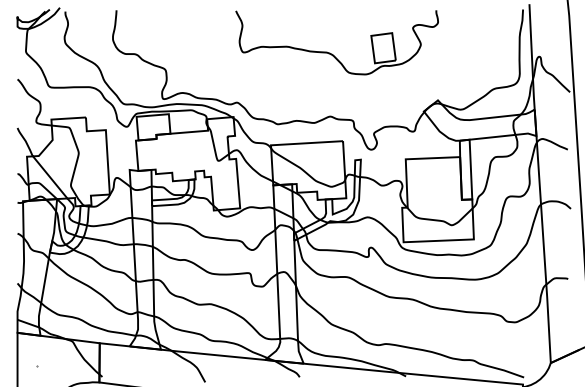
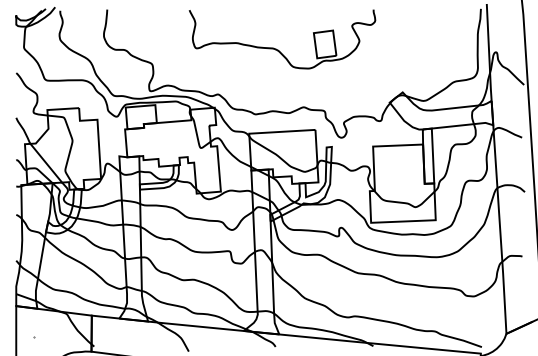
part: (331, 53) -> (277, 49), moved

